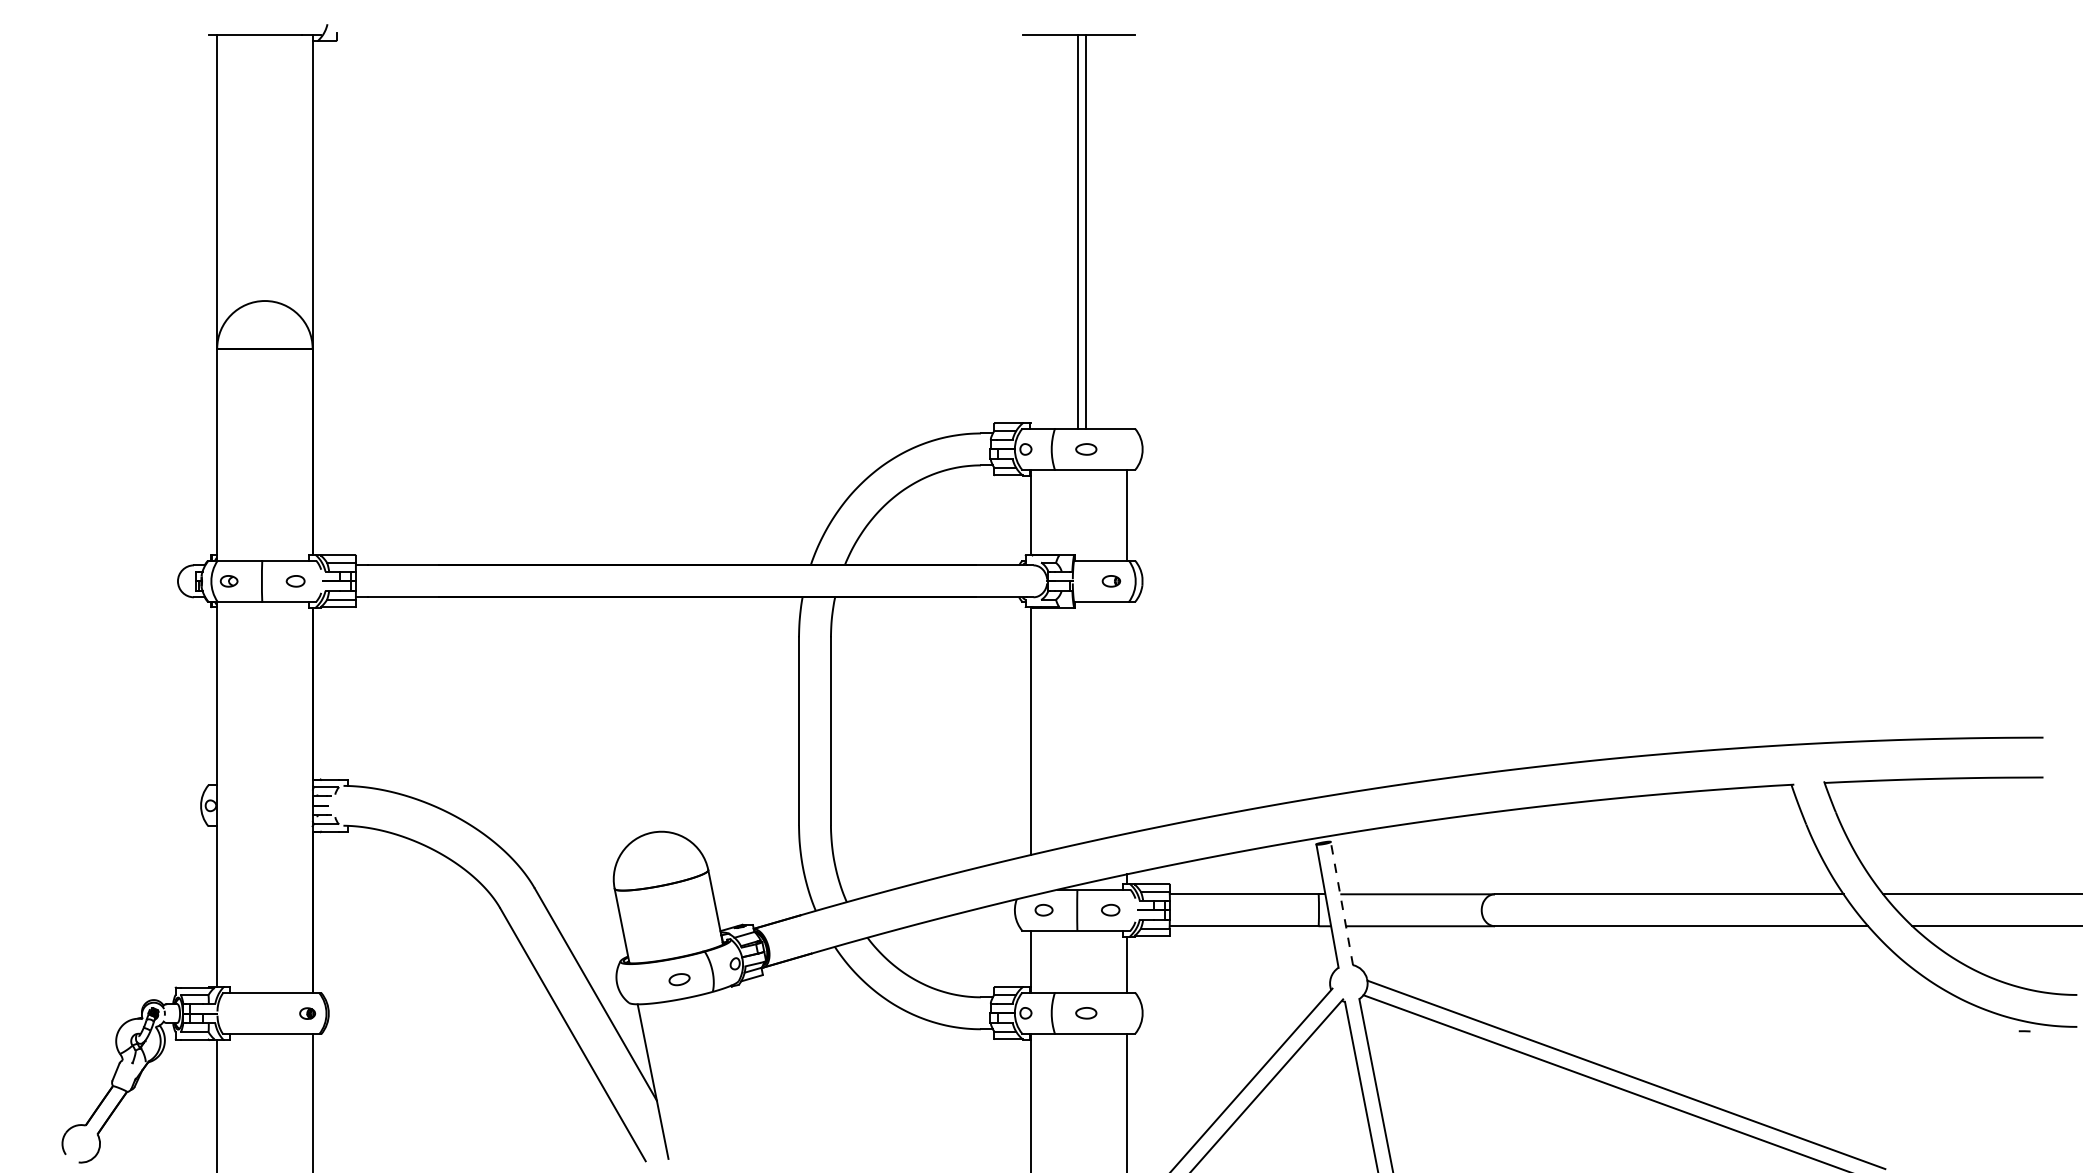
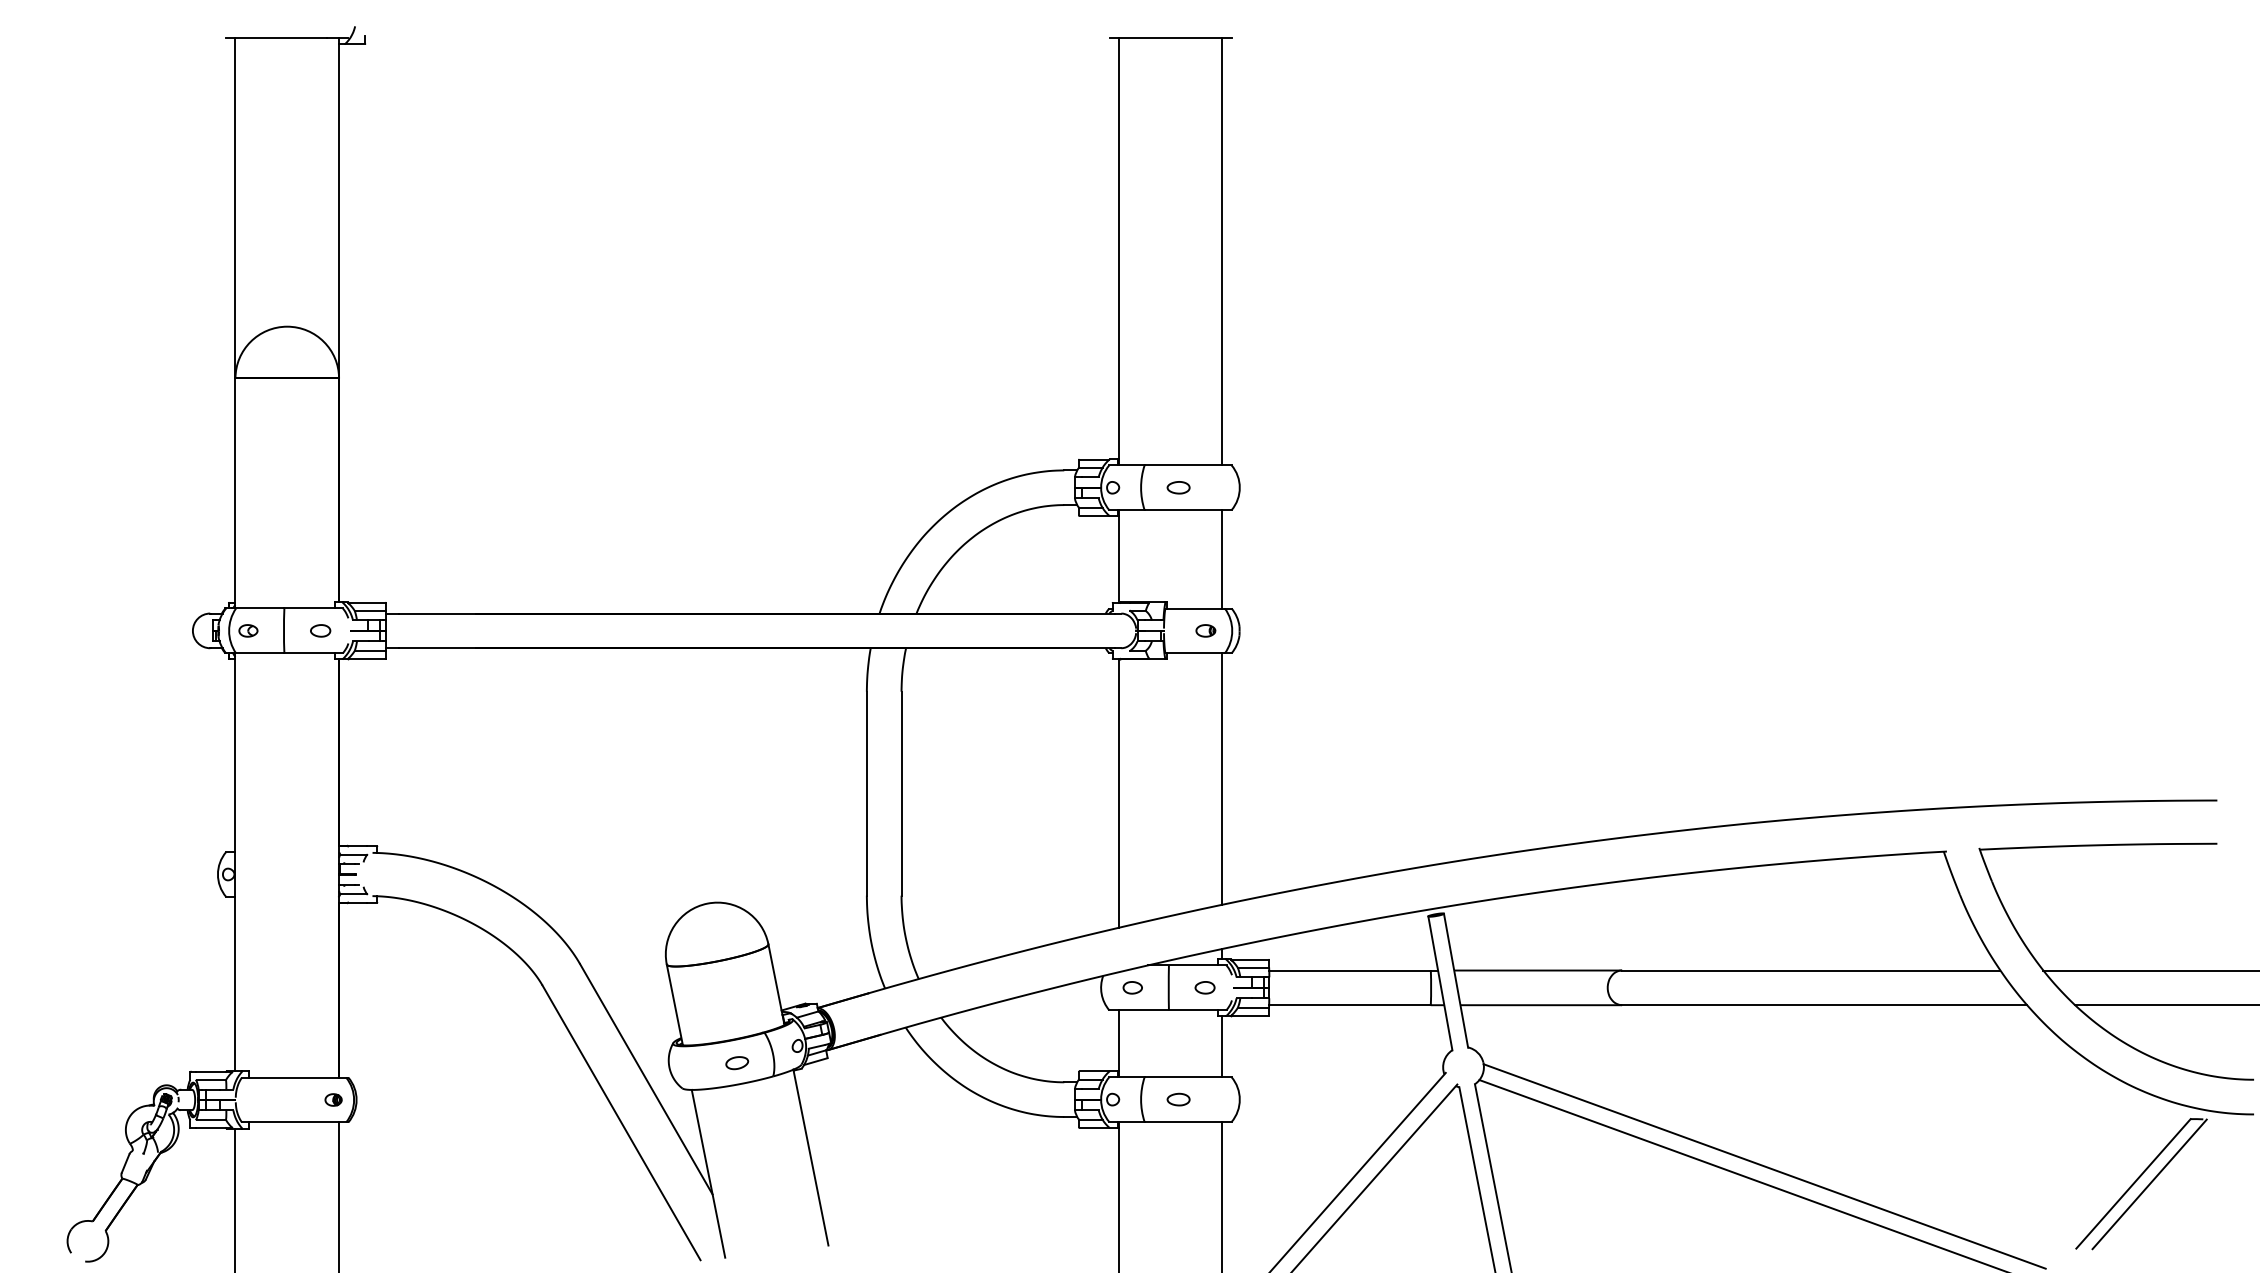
line: (1078, 231) -> (1119, 251), moved
line: (1085, 231) -> (1222, 251), moved
line: (1126, 717) -> (1222, 778), added
line: (1341, 903) -> (1455, 980), dashed -> solid
line: (747, 1066) -> (810, 1157), added
line: (1965, 1090) -> (2132, 1183), added
line: (1980, 1091) -> (2149, 1184), added

